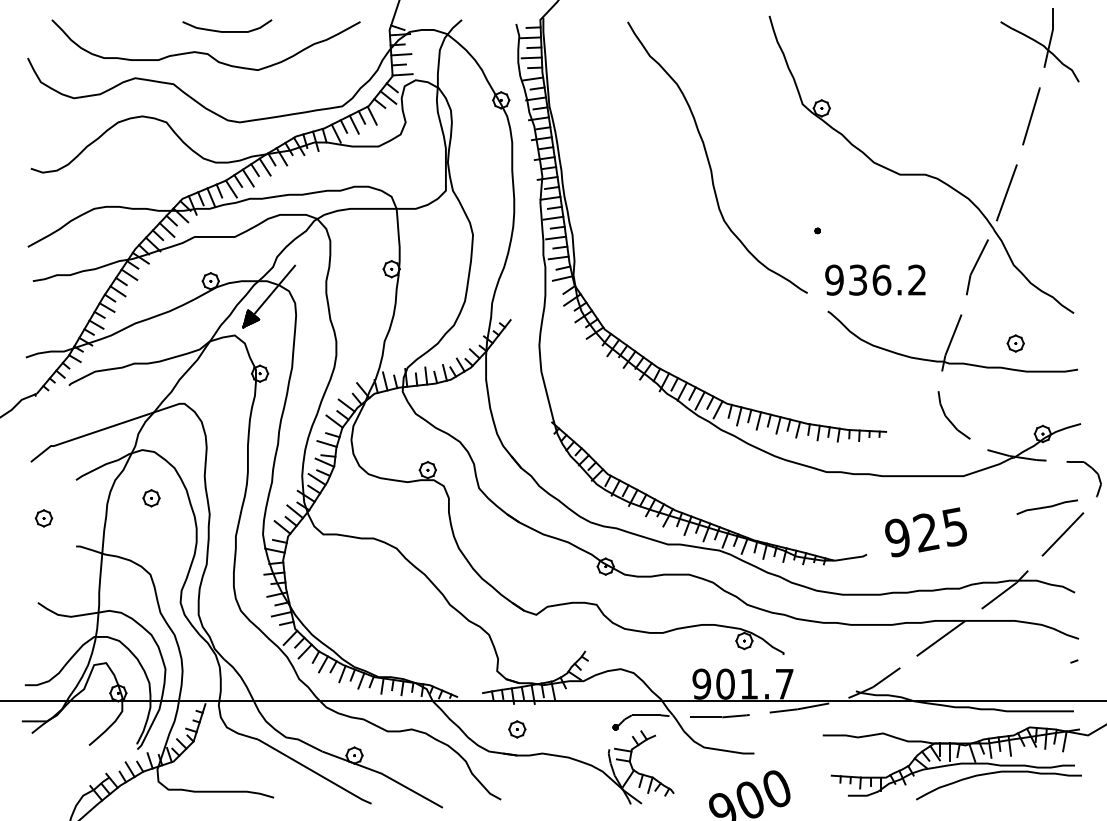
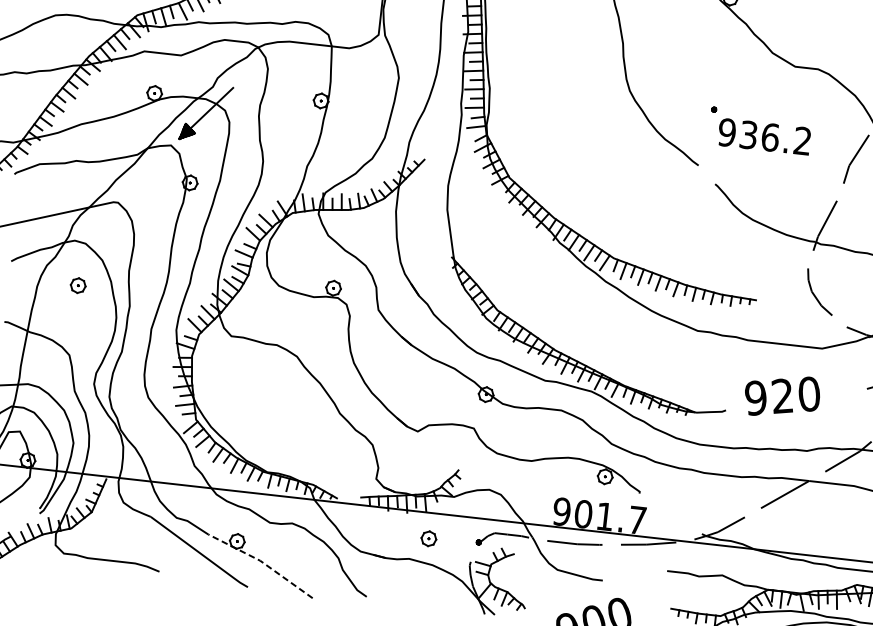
text: (875, 279) -> (764, 136), moved
text: (954, 526) -> (808, 393), 925 -> 920
part: (517, 729) -> (429, 538), moved
line: (384, 775) -> (262, 562), solid -> dashed

